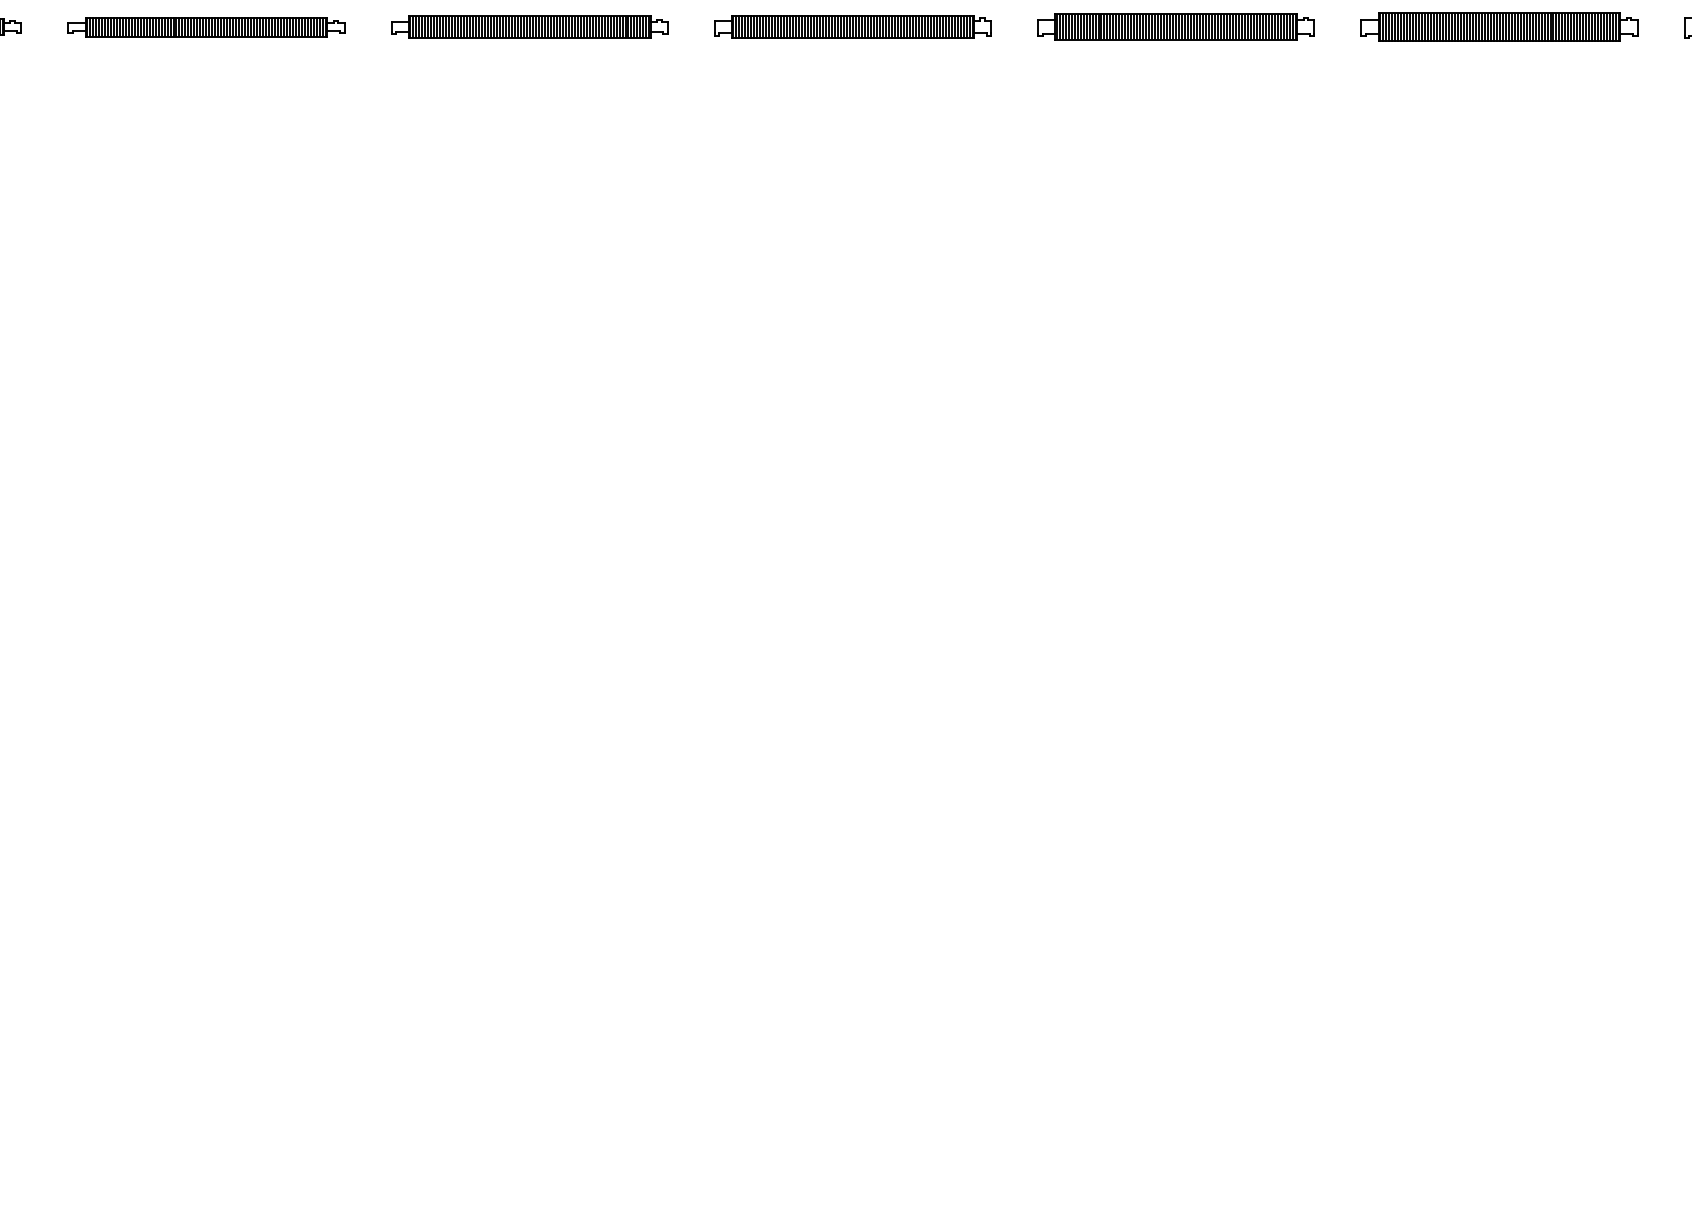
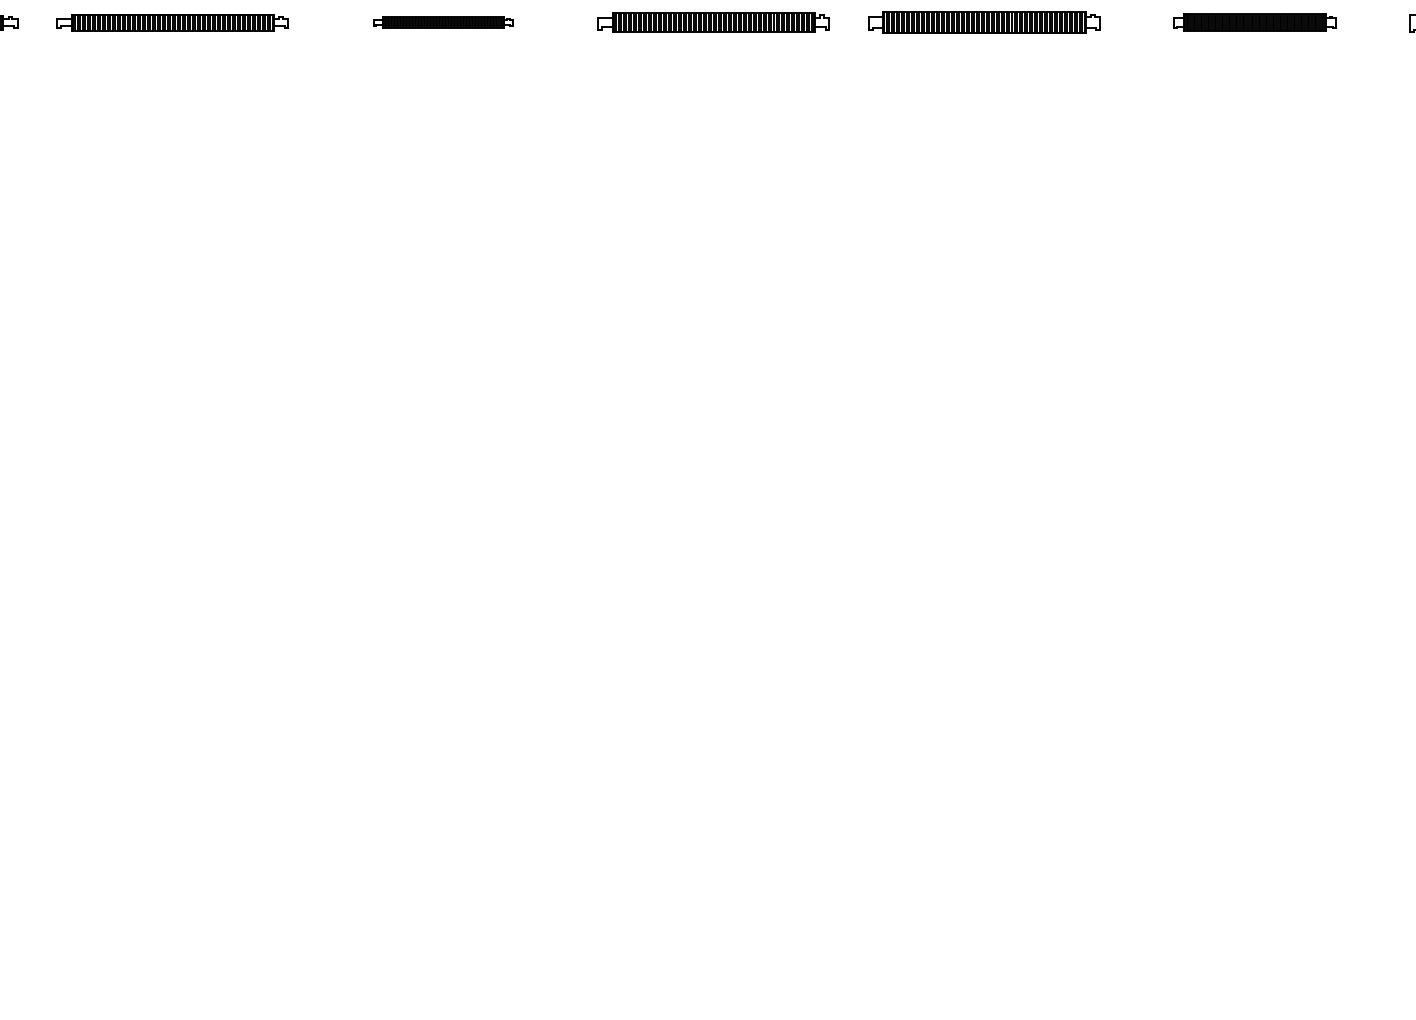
part: (529, 26) -> (443, 22), size x0.6
part: (1499, 26) -> (1254, 22), size x0.7

